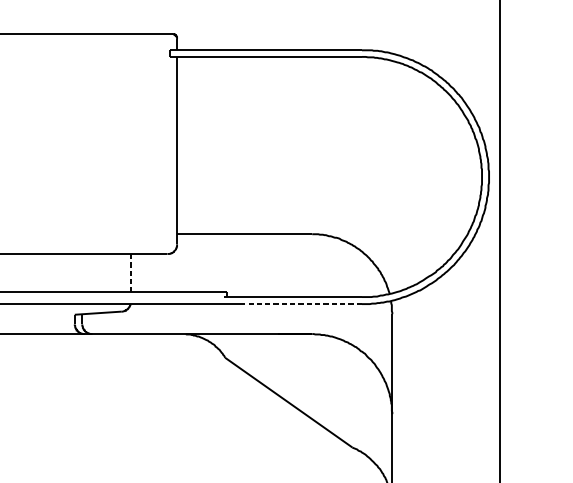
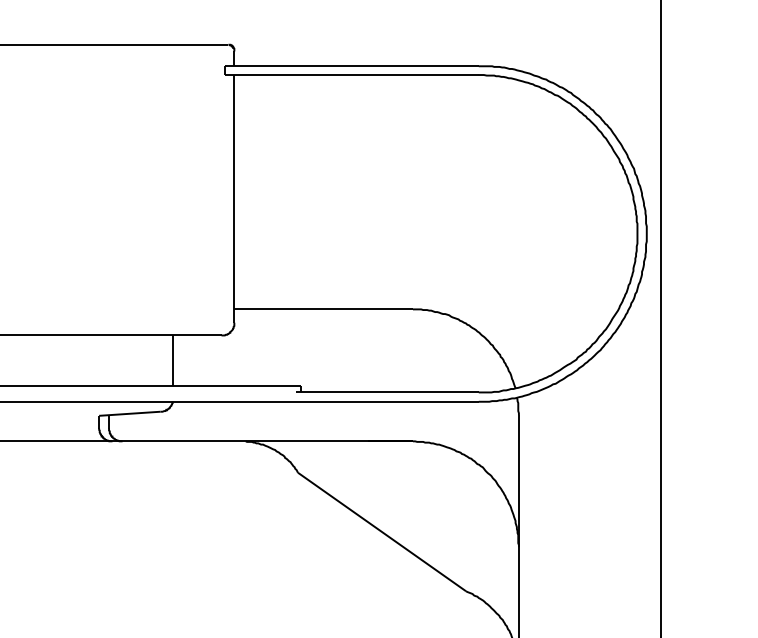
line: (131, 273) -> (173, 361), dashed -> solid
line: (302, 303) -> (399, 401), dashed -> solid

